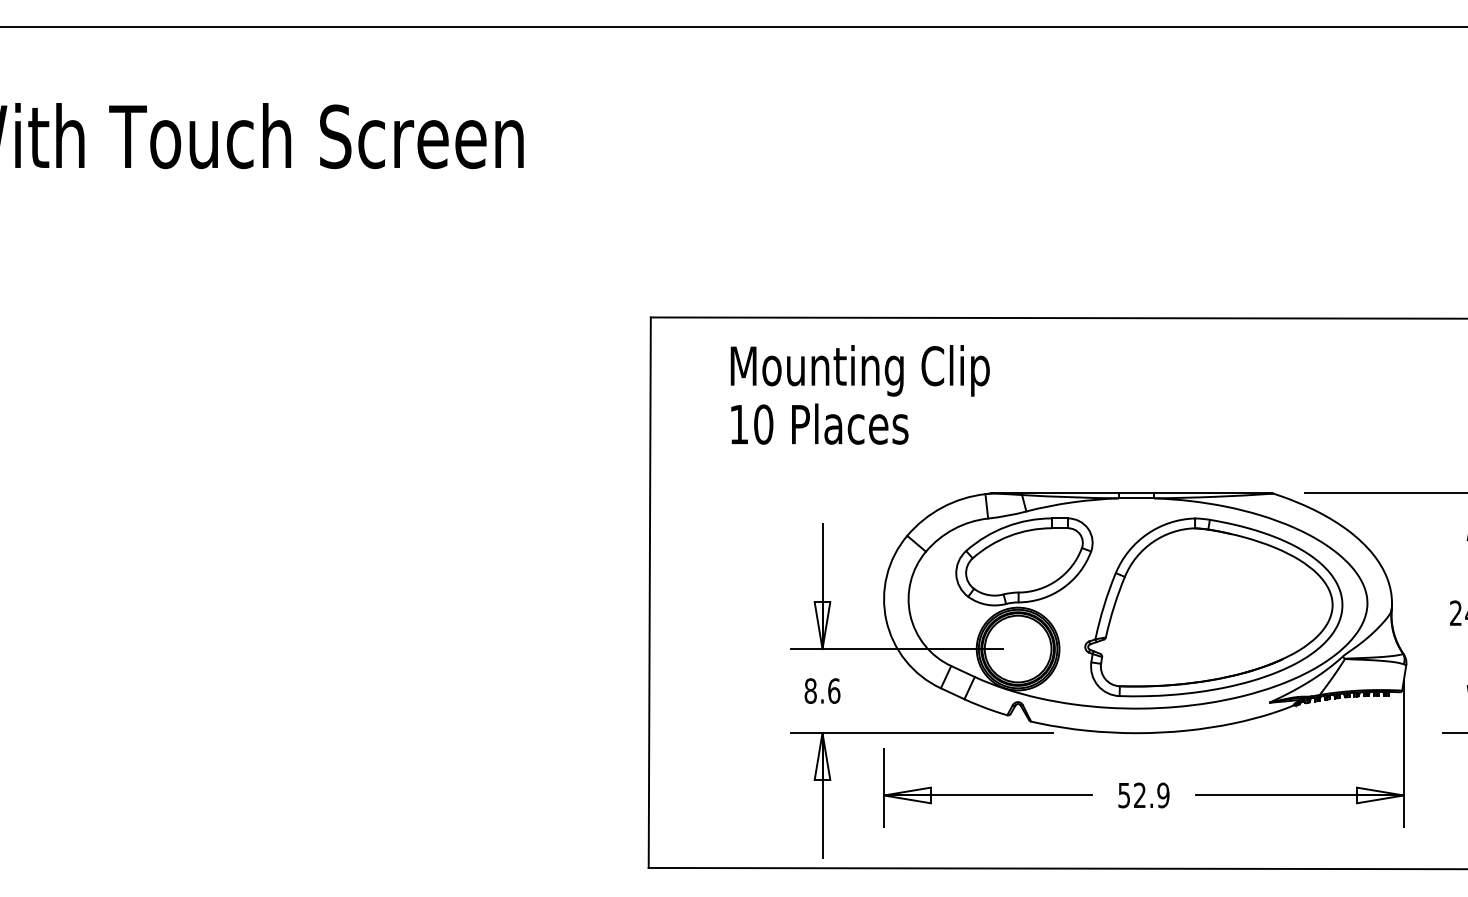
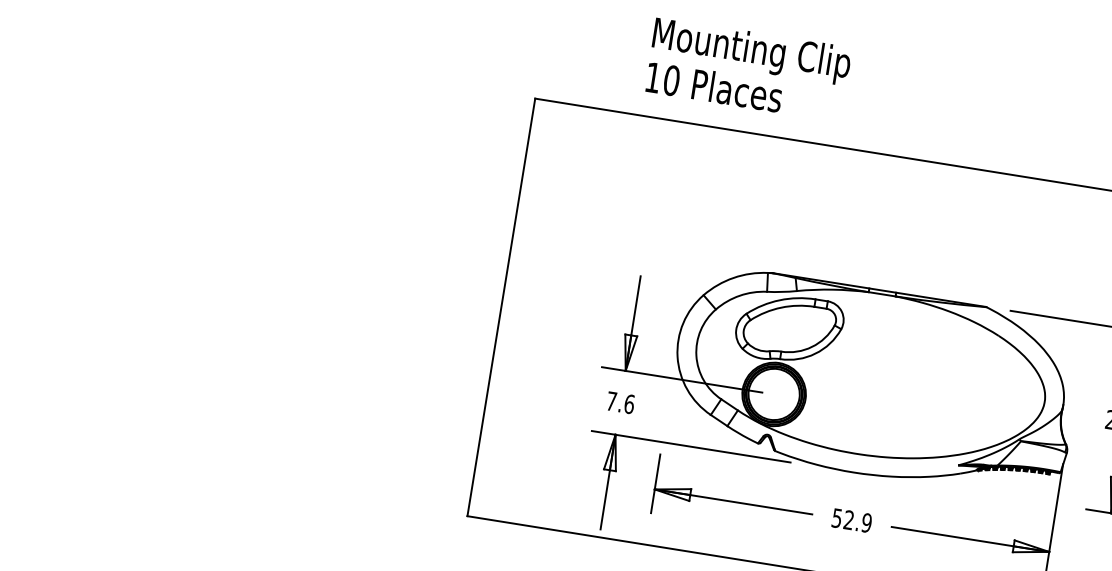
text: (859, 394) -> (748, 69), moved
part: (1213, 607) -> (927, 386), removed
text: (810, 690) -> (611, 400), 8.6 -> 7.6

